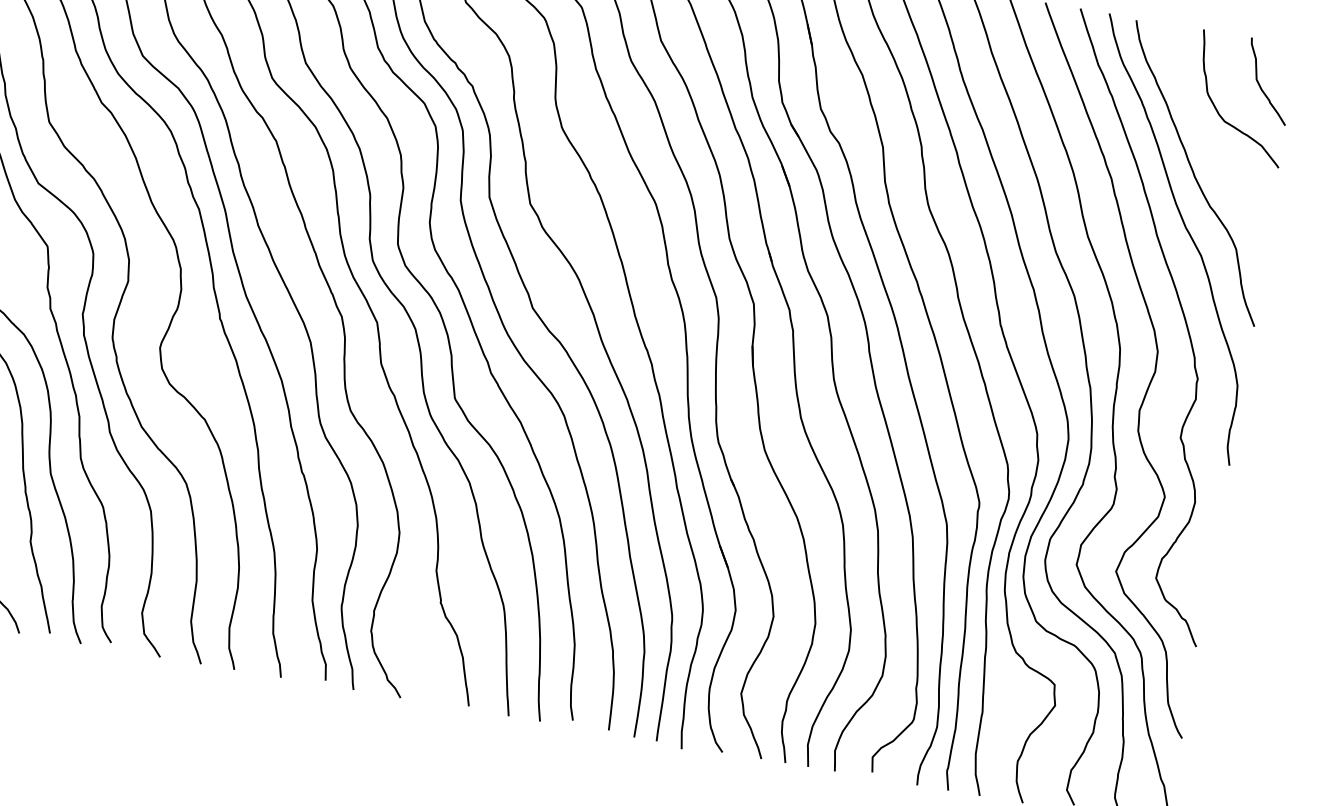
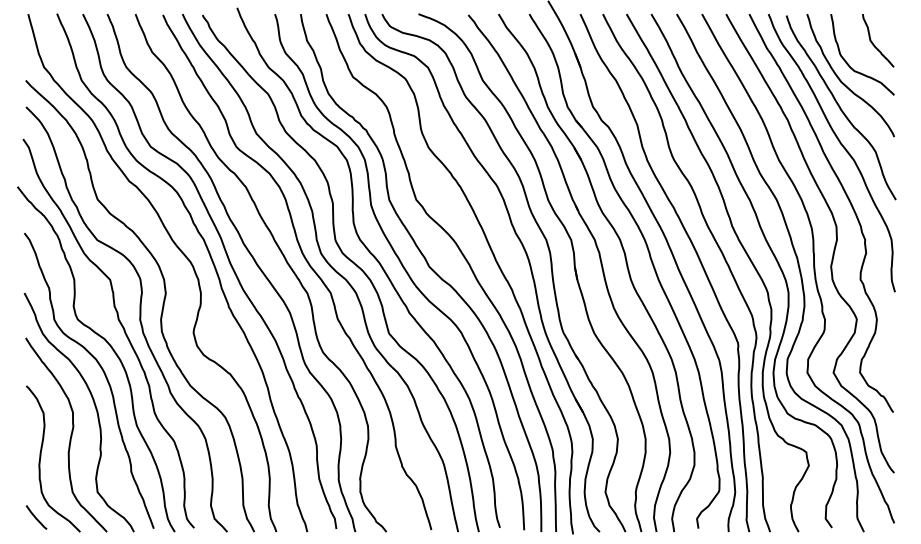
curve: (1205, 135) -> (843, 82), added

